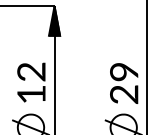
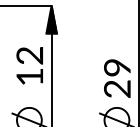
text: (31, 82) -> (29, 65), moved

